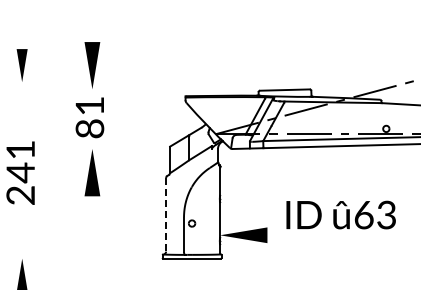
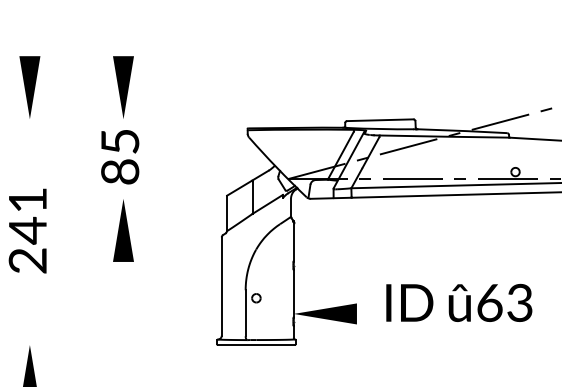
part: (21, 65) -> (28, 87), size x1.43
text: (90, 105) -> (120, 140), 81 -> 85
line: (166, 214) -> (222, 286), dashed -> solid
text: (340, 214) -> (458, 302), moved

